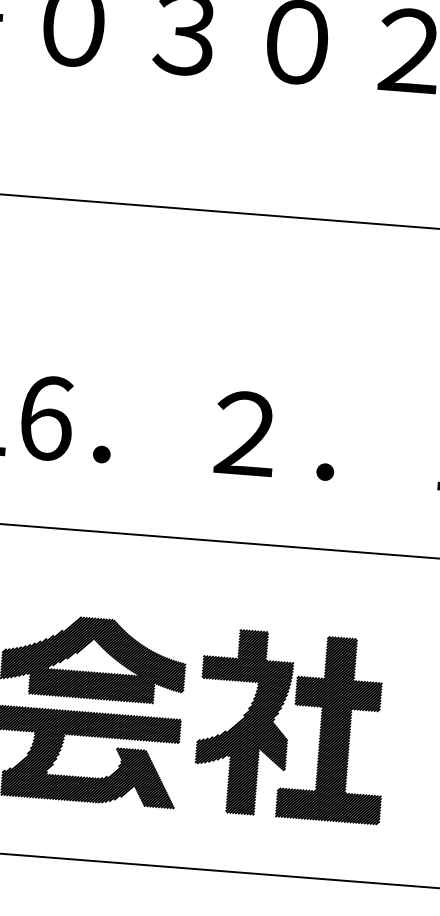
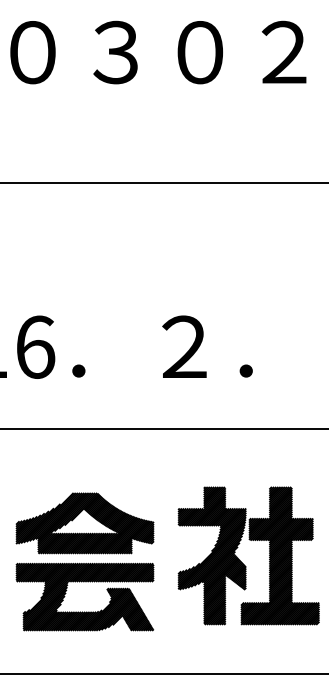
part: (282, 732) -> (241, 561), moved

